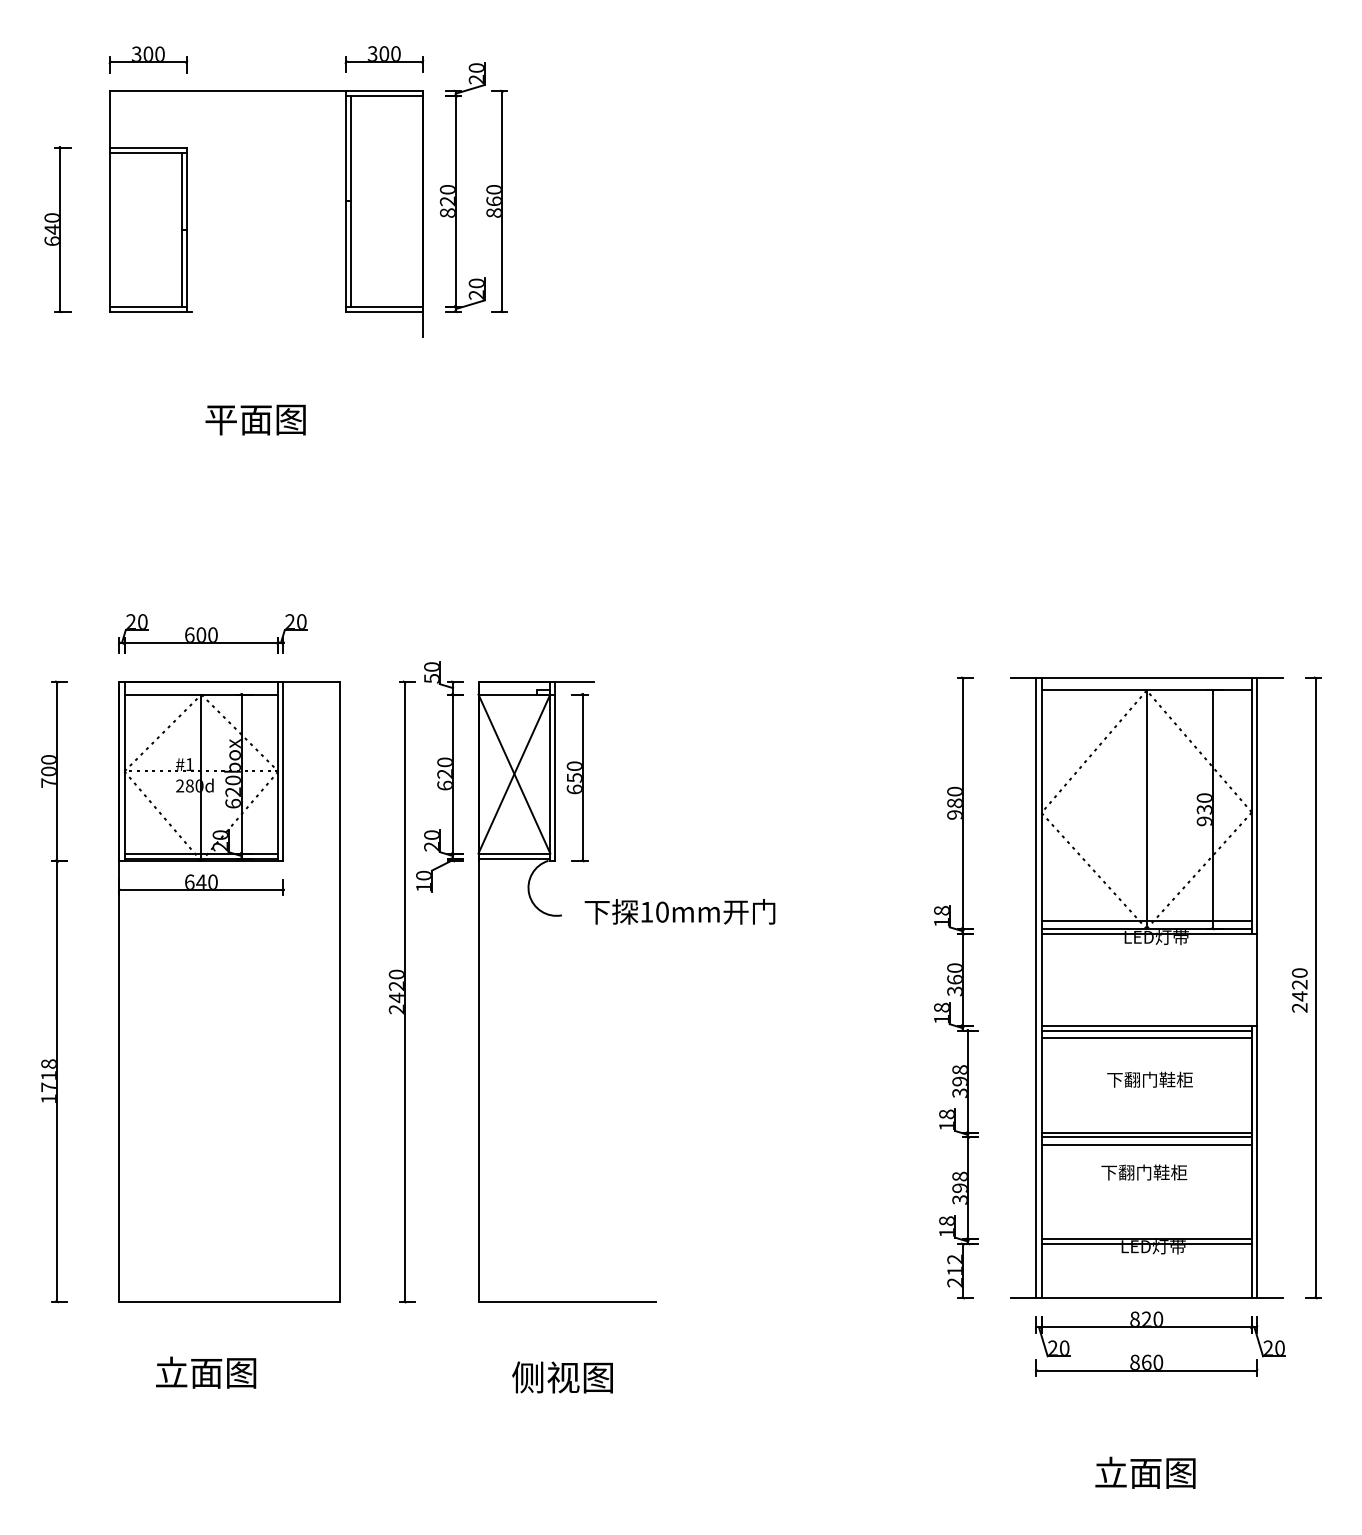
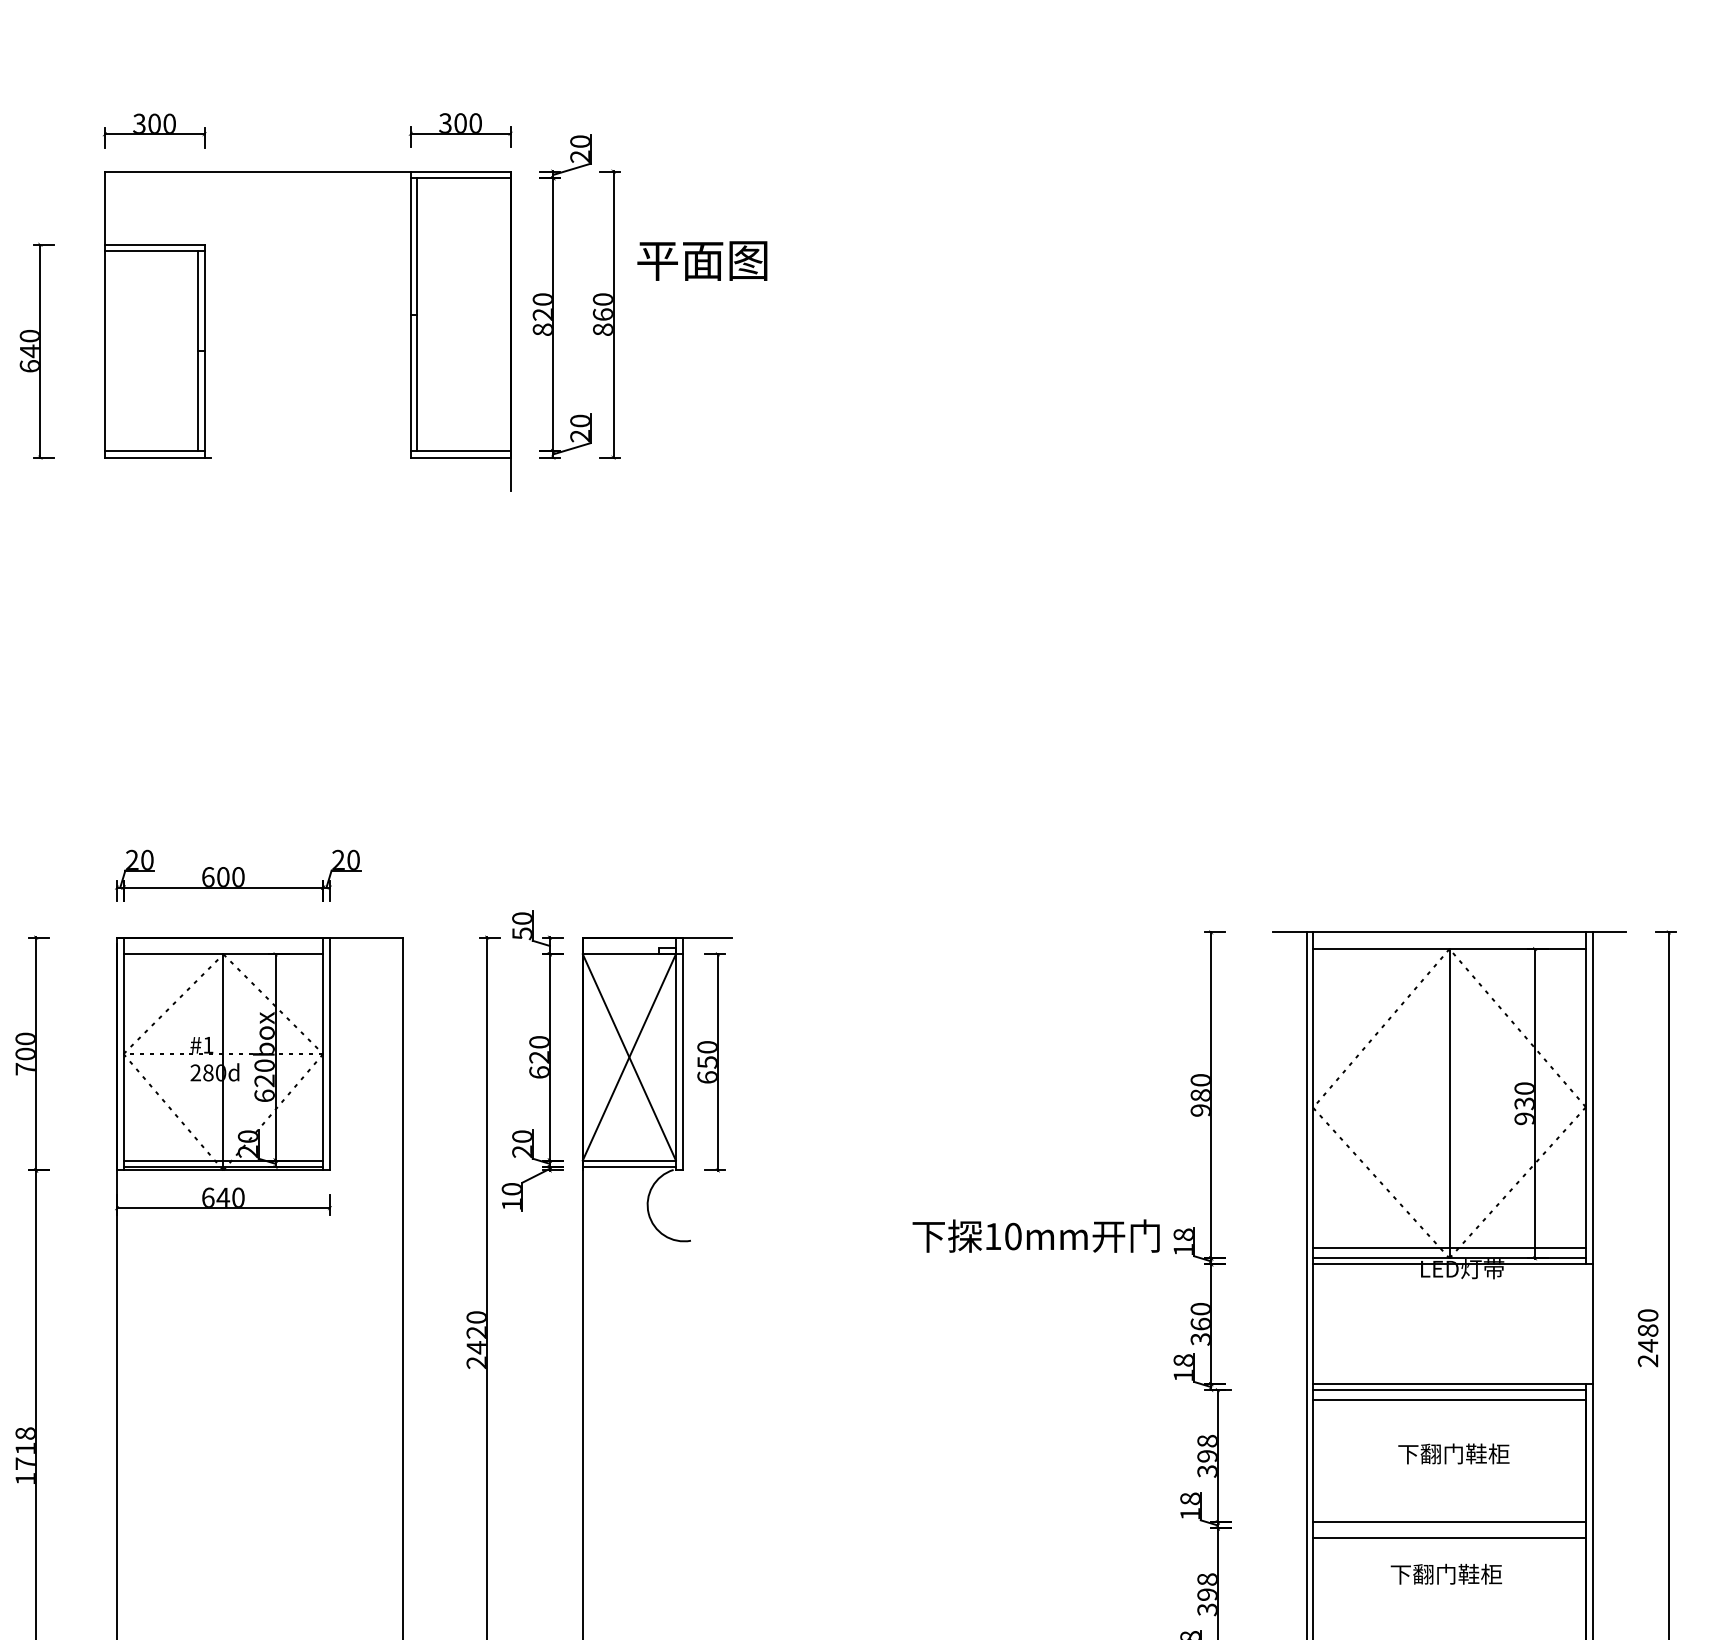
text: (255, 419) -> (702, 260), moved
text: (679, 911) -> (1035, 1235), moved
text: (1299, 984) -> (1647, 1330), 2420 -> 2480
line: (1146, 1137) -> (1449, 1528), removed

